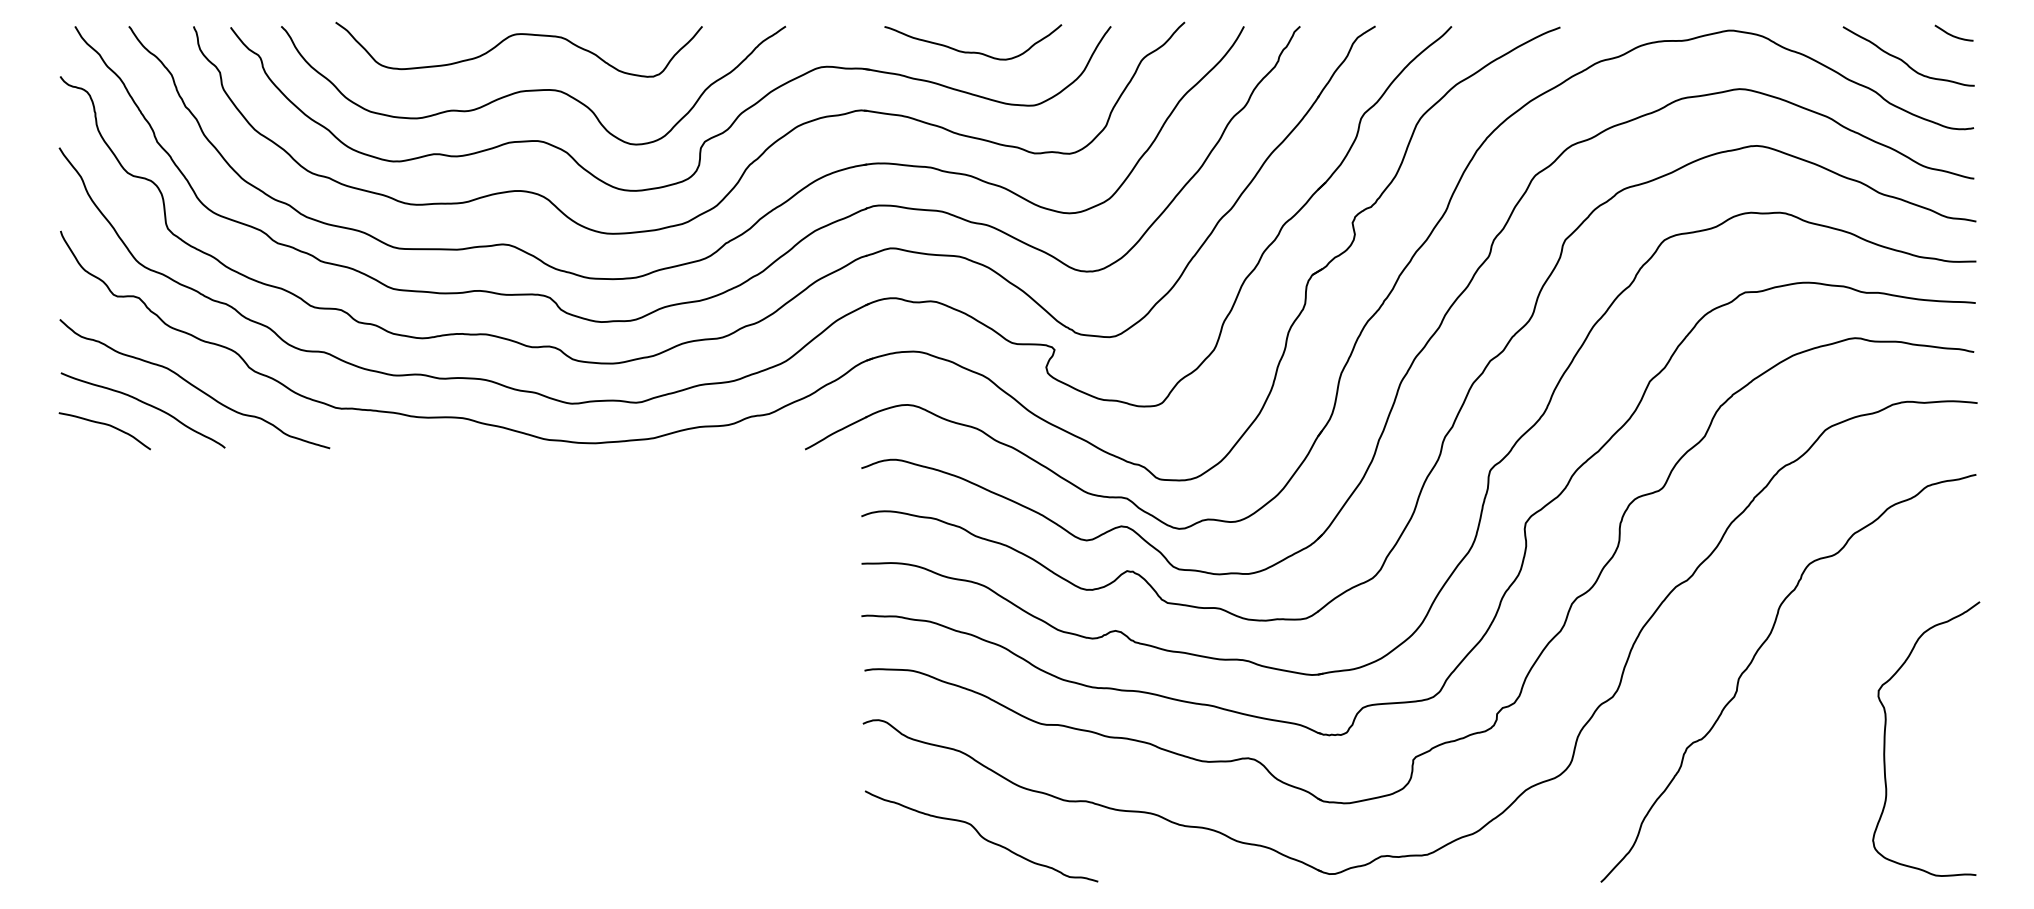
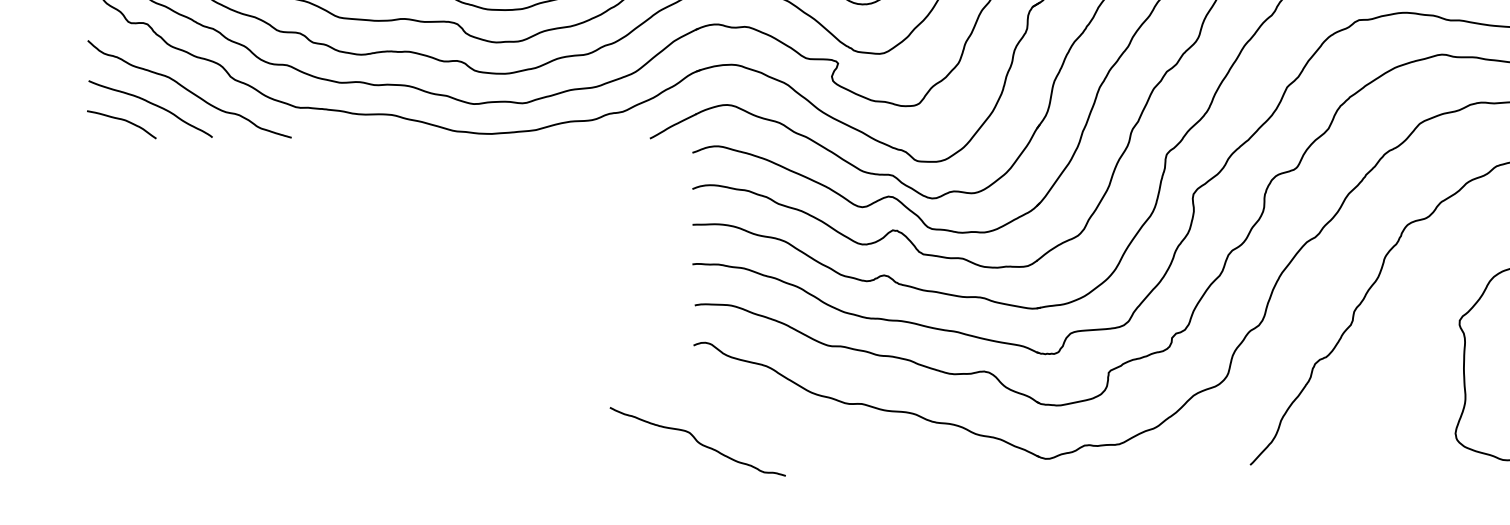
curve: (981, 836) -> (697, 441), moved

